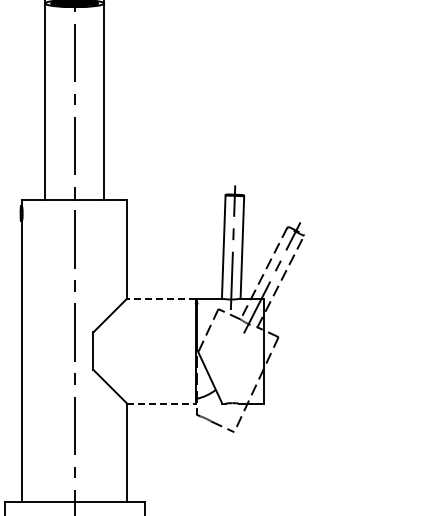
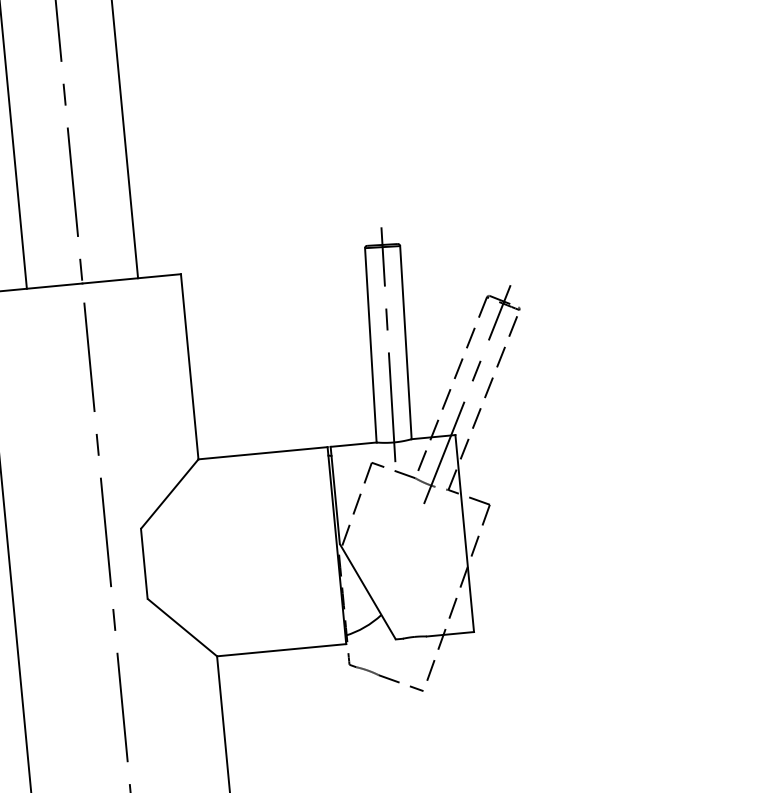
line: (160, 298) -> (261, 453), dashed -> solid
line: (161, 403) -> (281, 650), dashed -> solid

